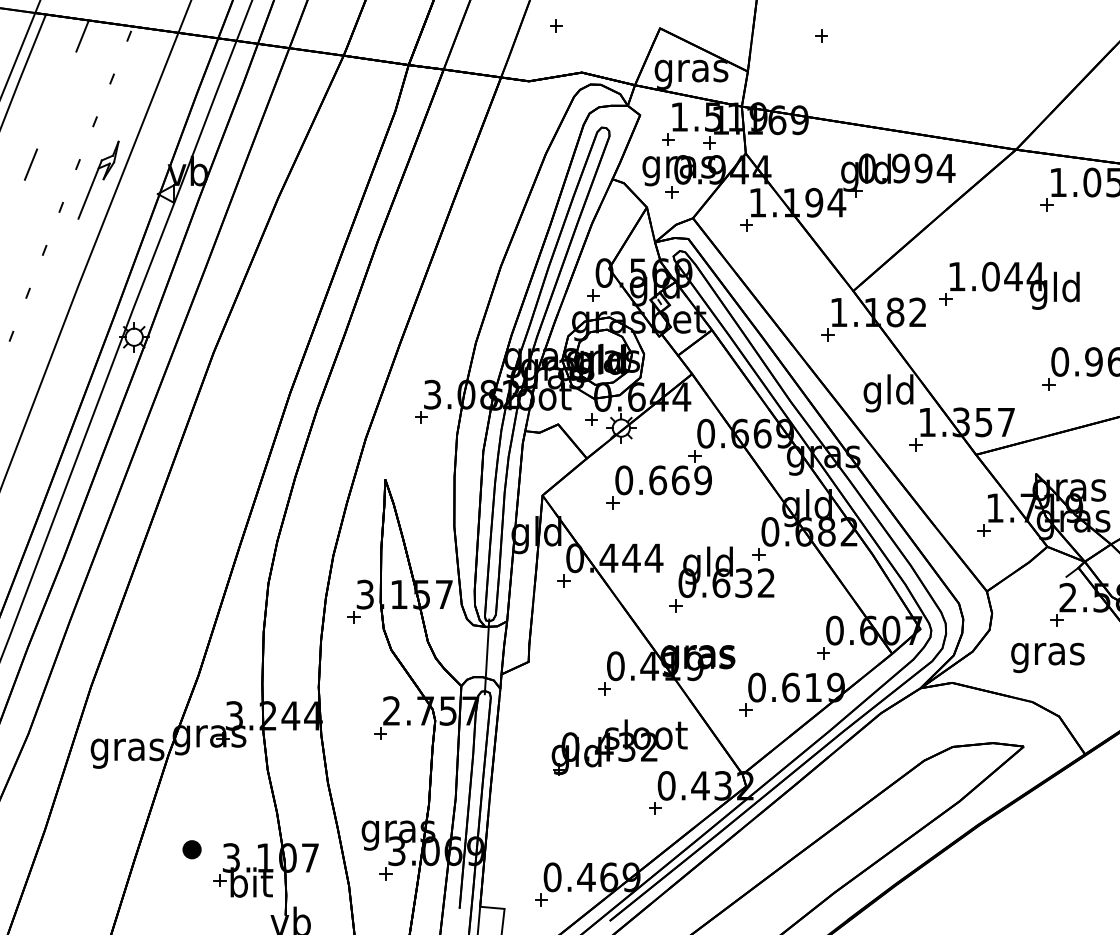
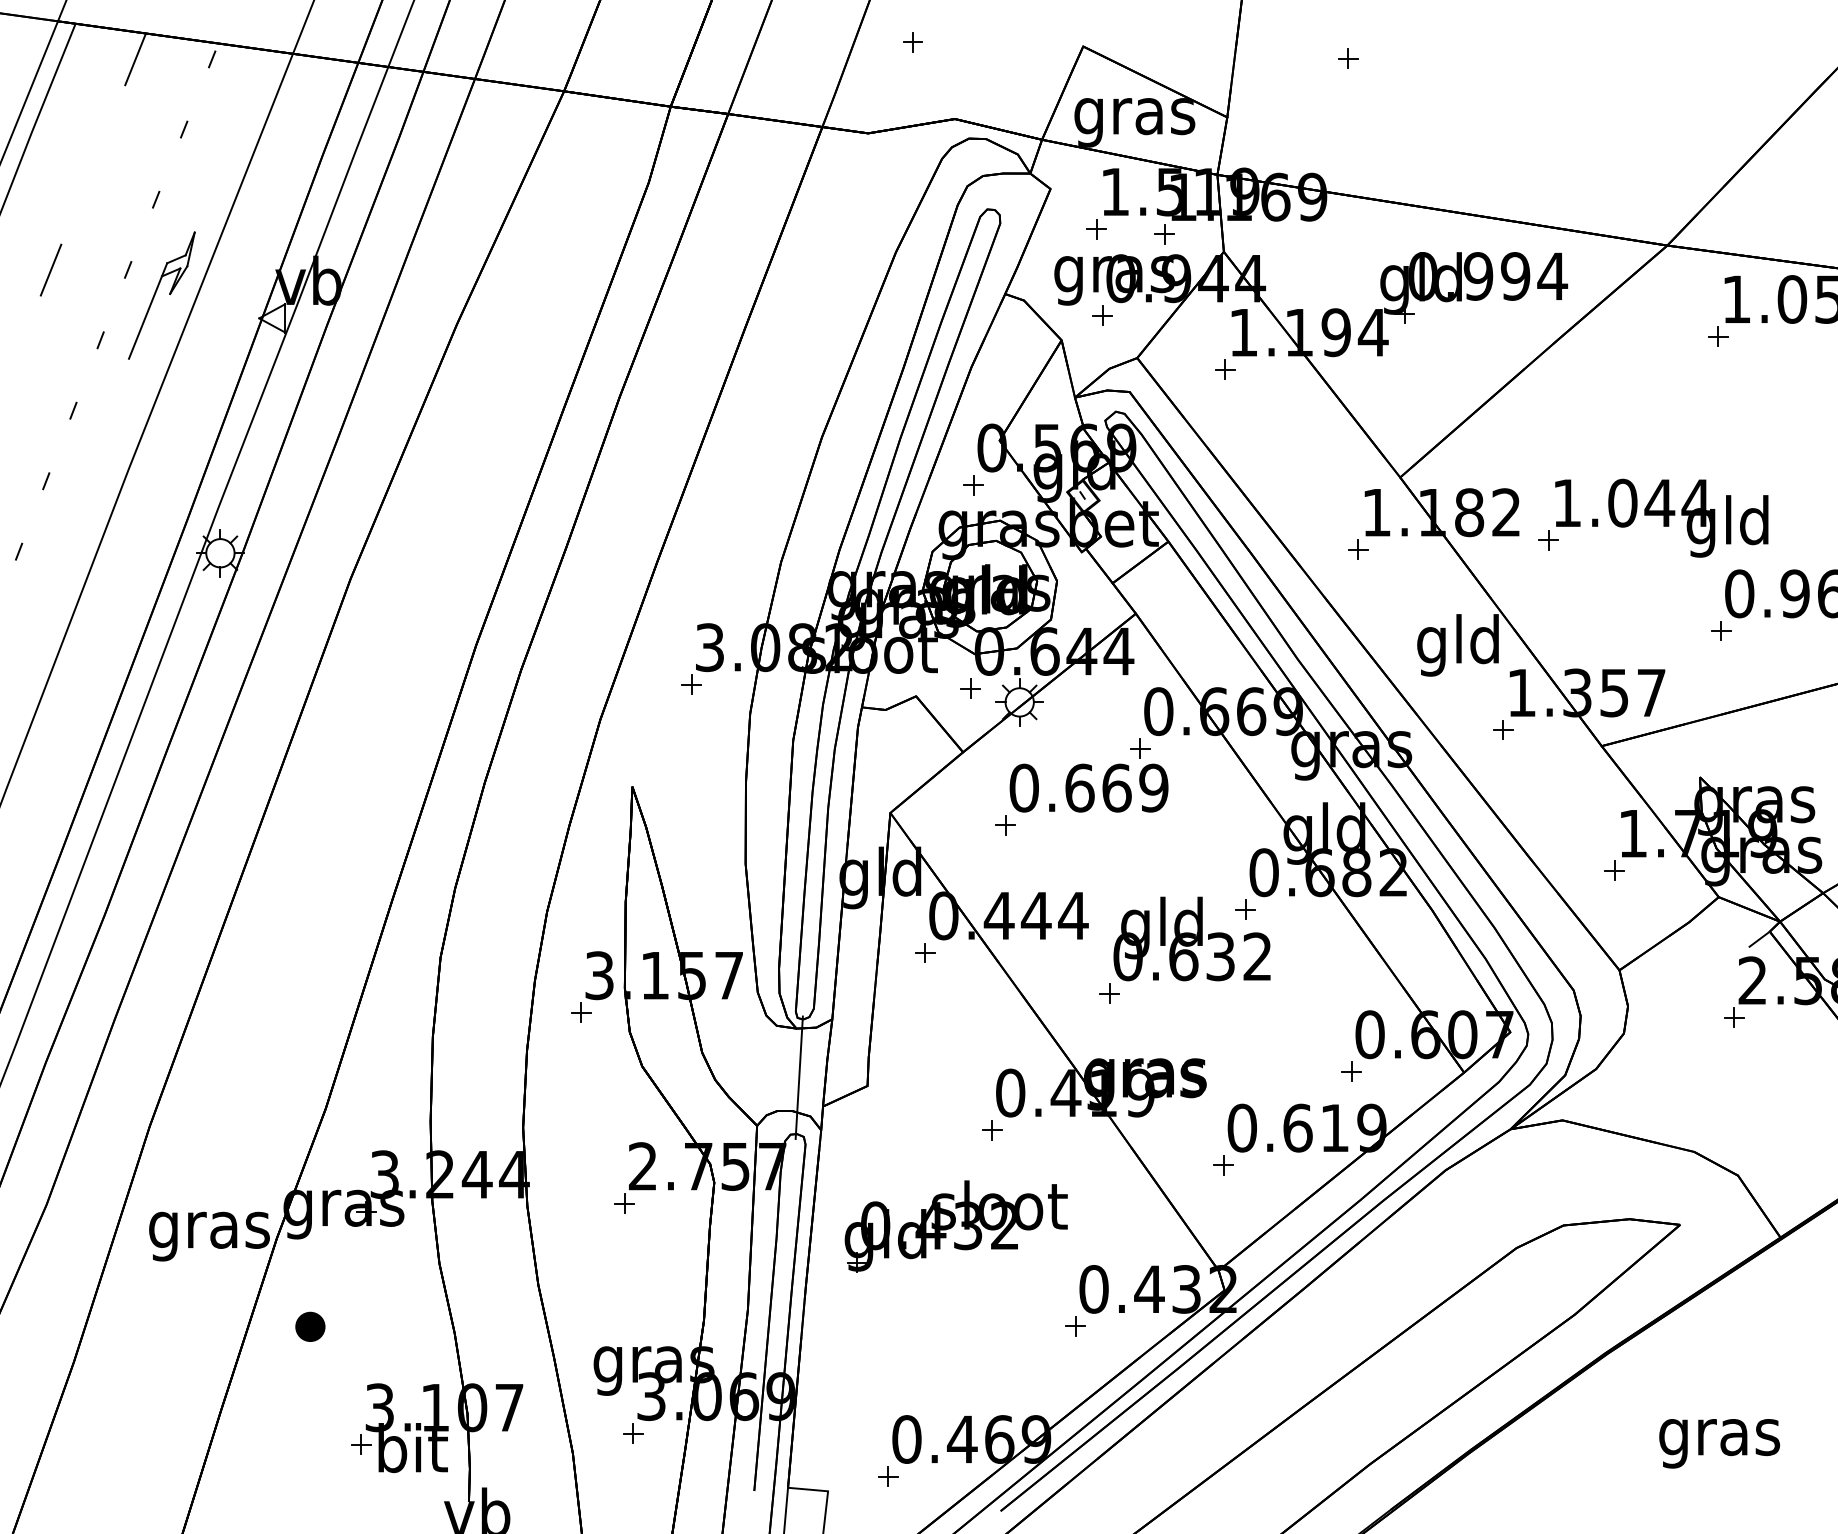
part: (1009, 285) -> (1653, 517), moved
text: (1047, 657) -> (1718, 1443), moved
part: (619, 747) -> (955, 1226), moved
part: (191, 849) -> (309, 1326), moved

